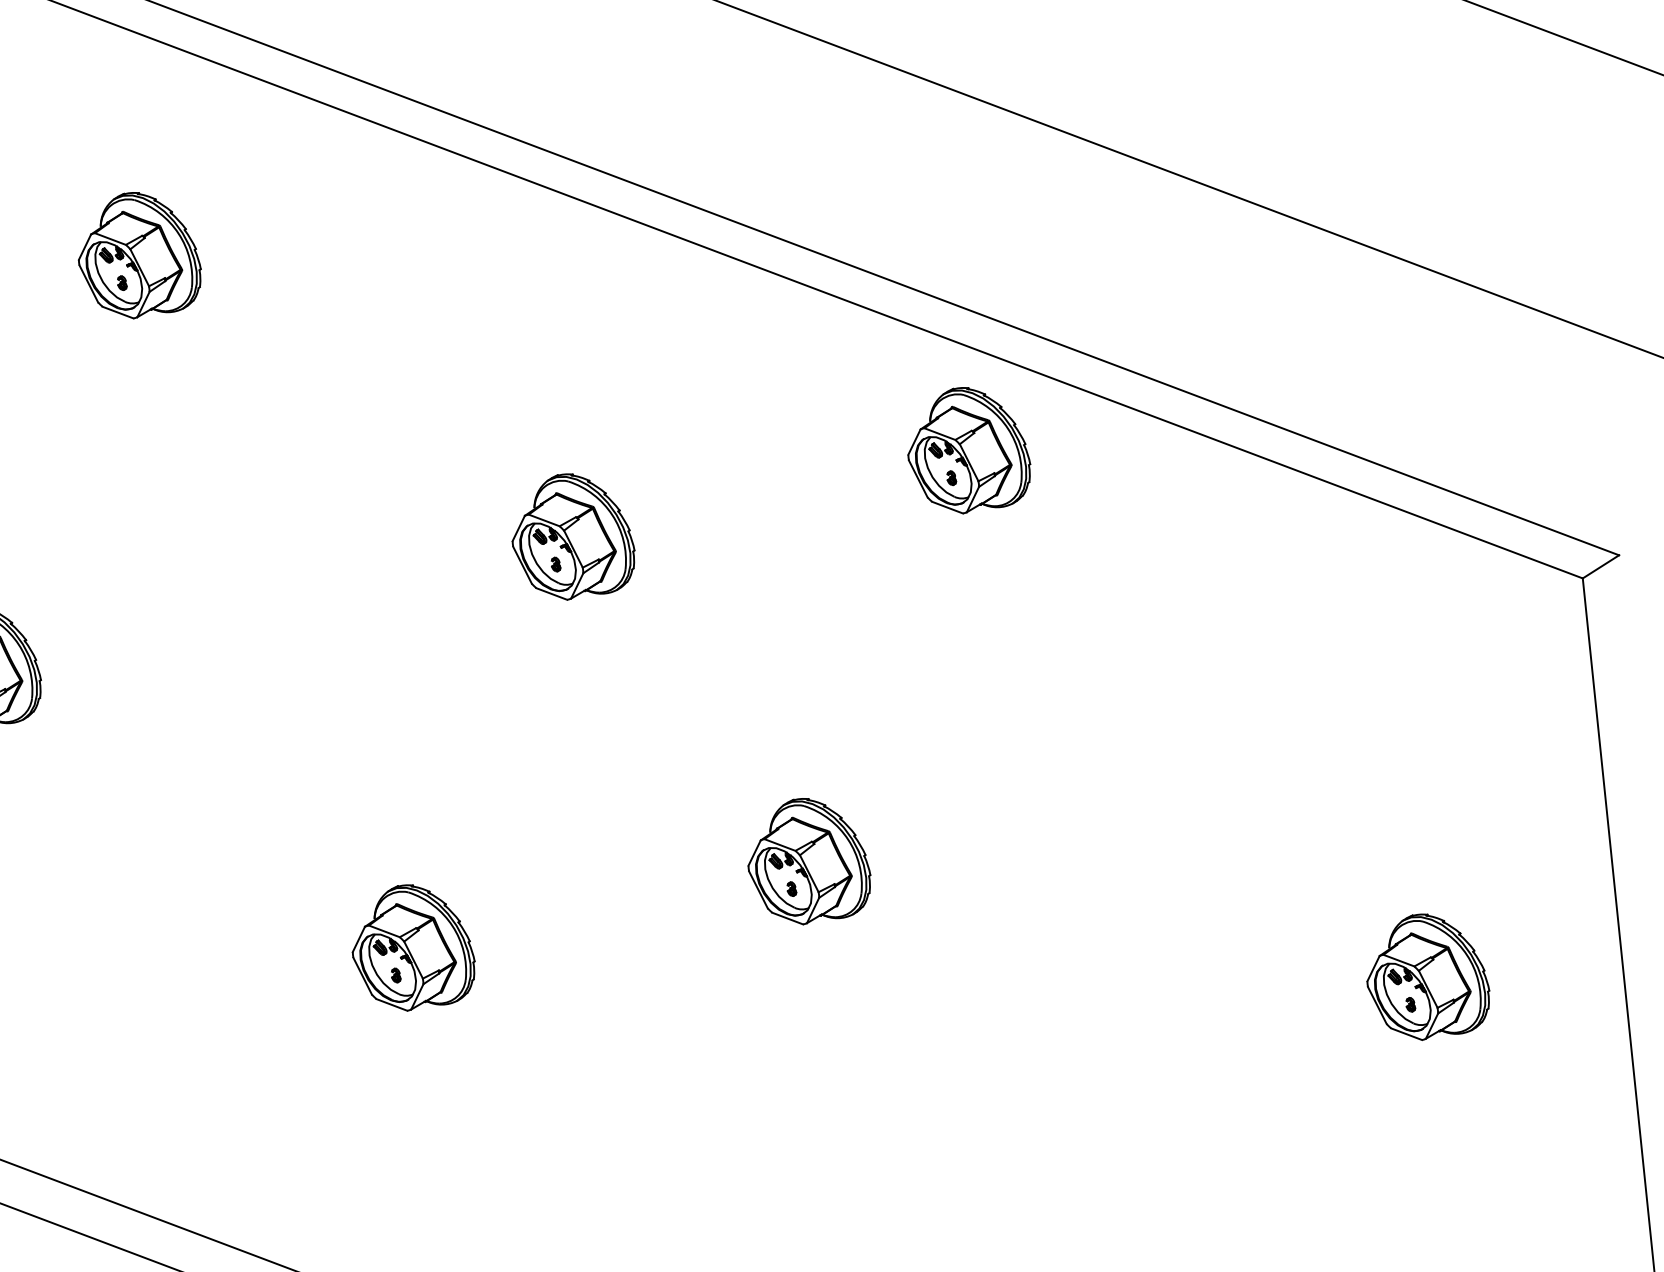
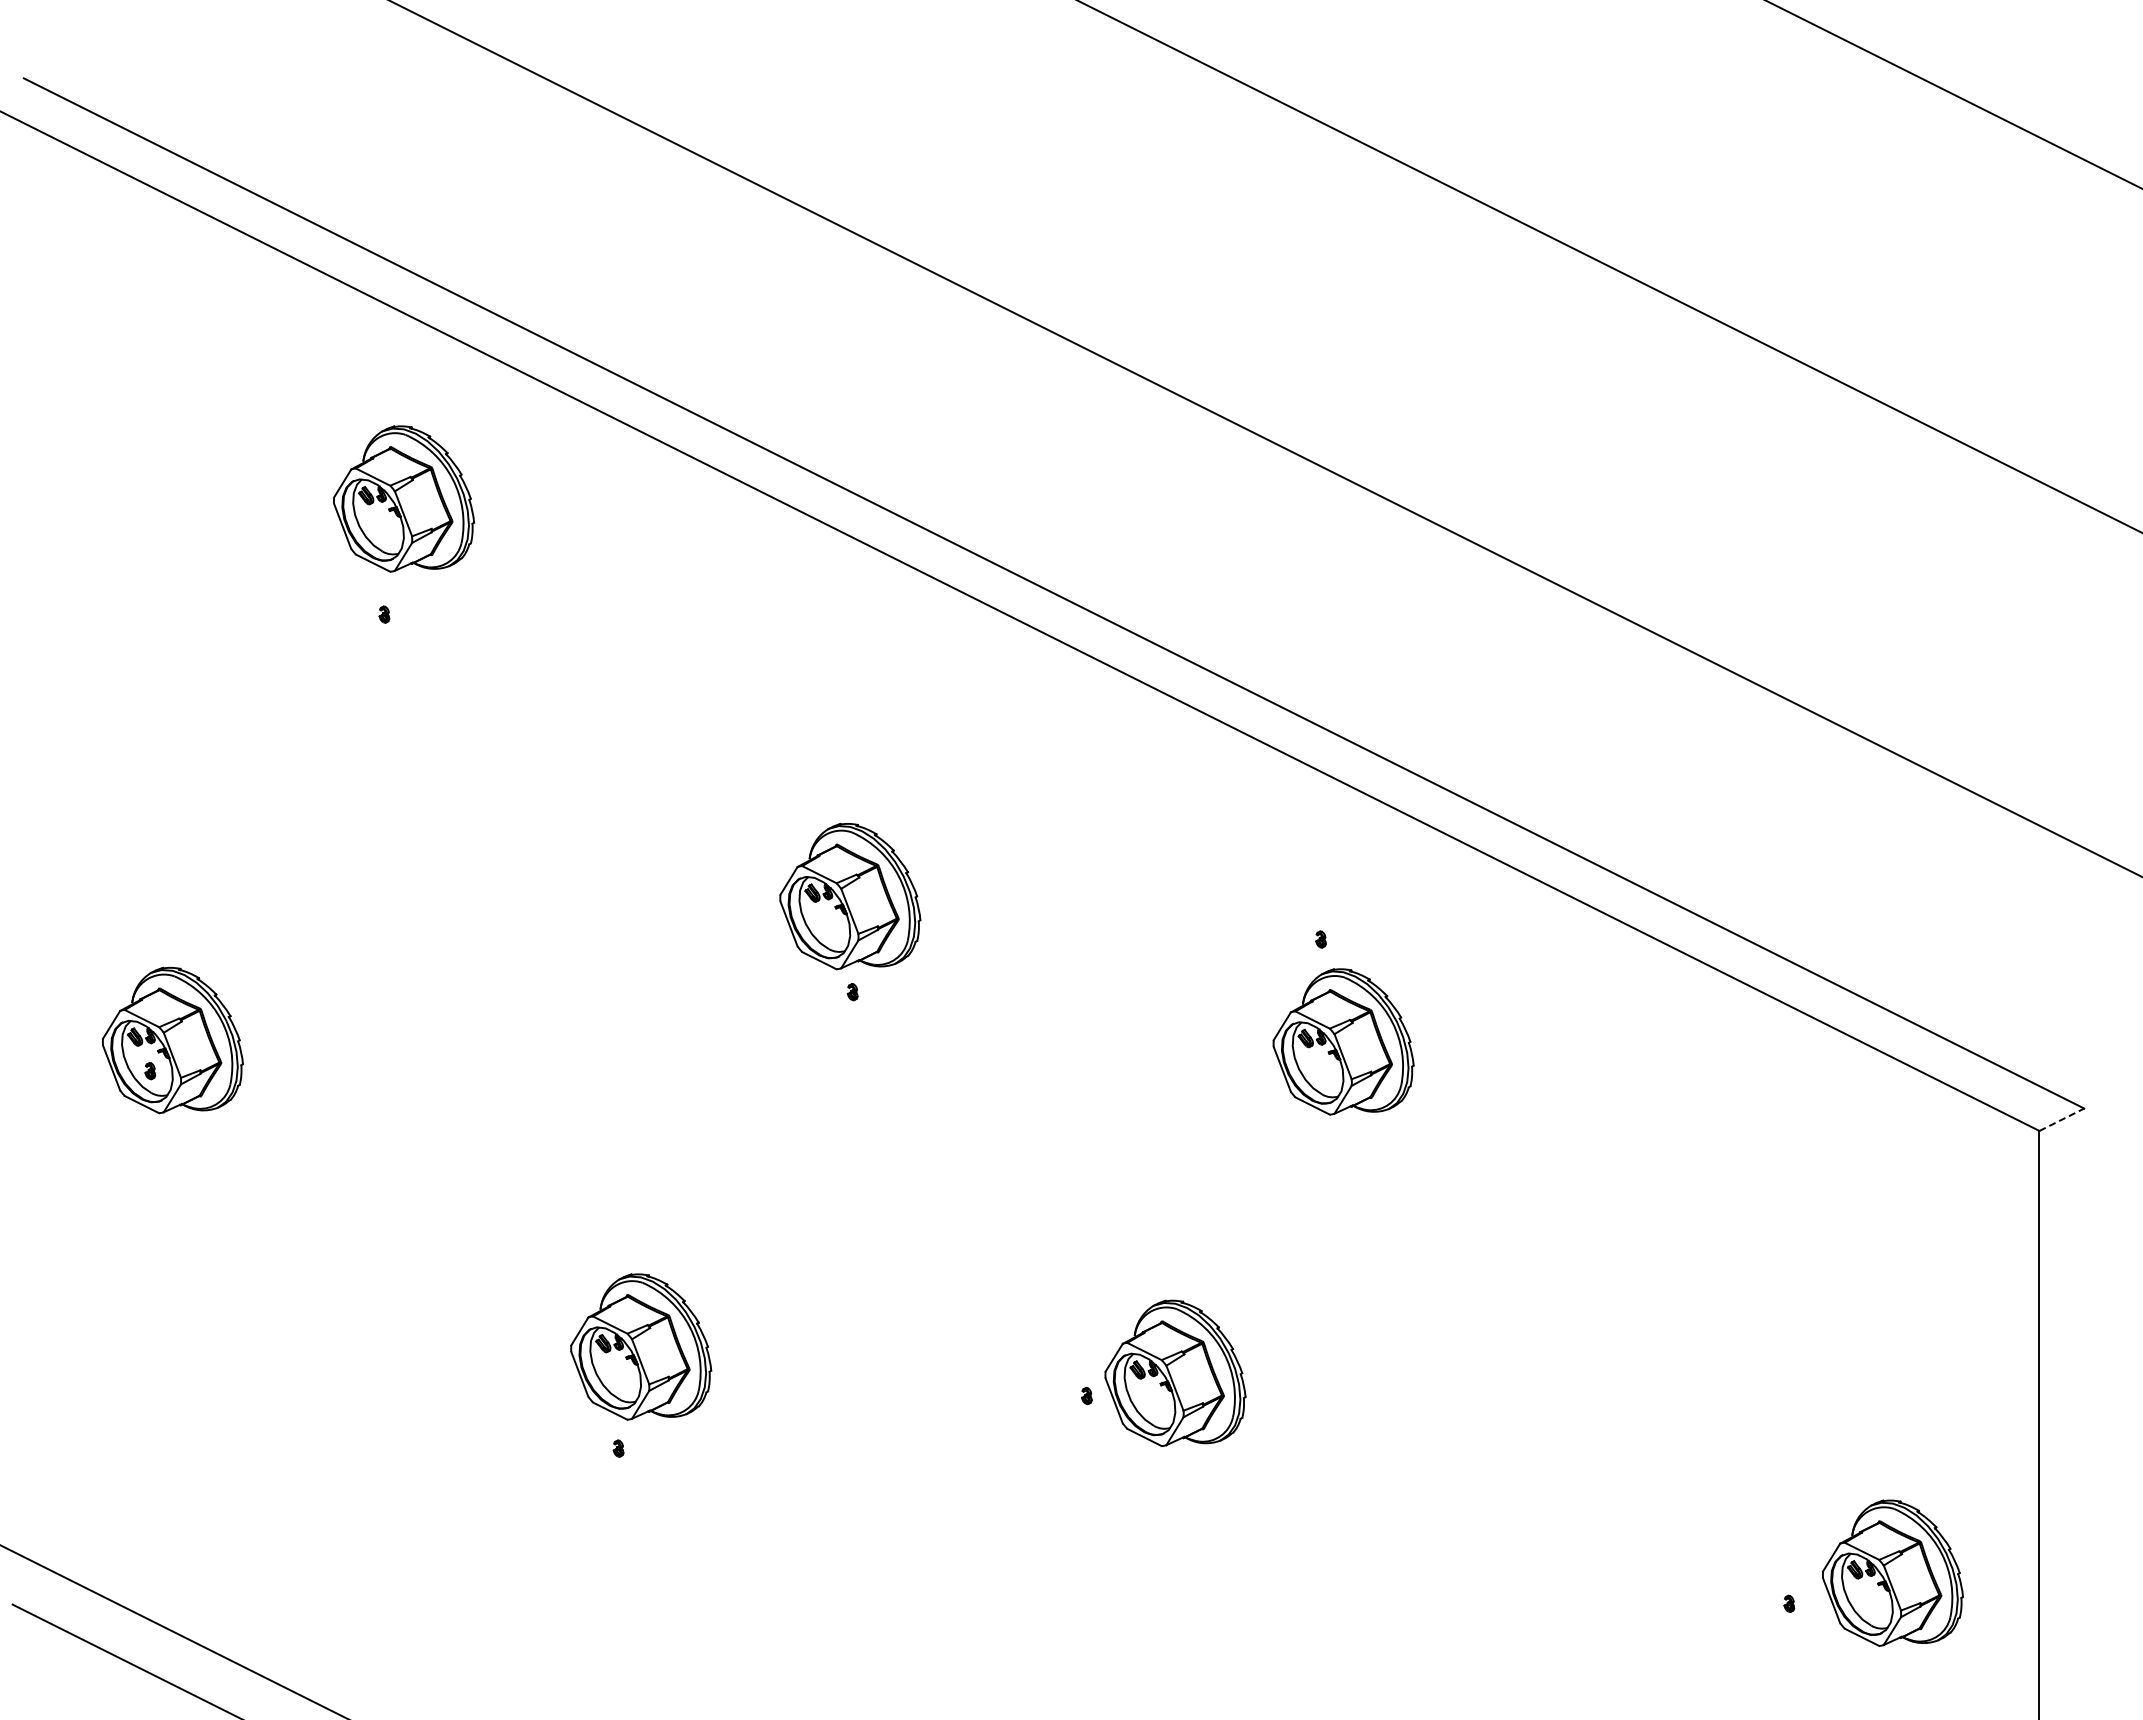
part: (139, 254) -> (404, 498), moved
part: (968, 449) -> (1343, 1041), moved
part: (572, 536) -> (850, 896), moved
line: (1601, 566) -> (2062, 1119), solid -> dashed
part: (808, 861) -> (1175, 1373), moved
part: (412, 946) -> (641, 1346), moved
part: (1426, 976) -> (1892, 1572), moved

